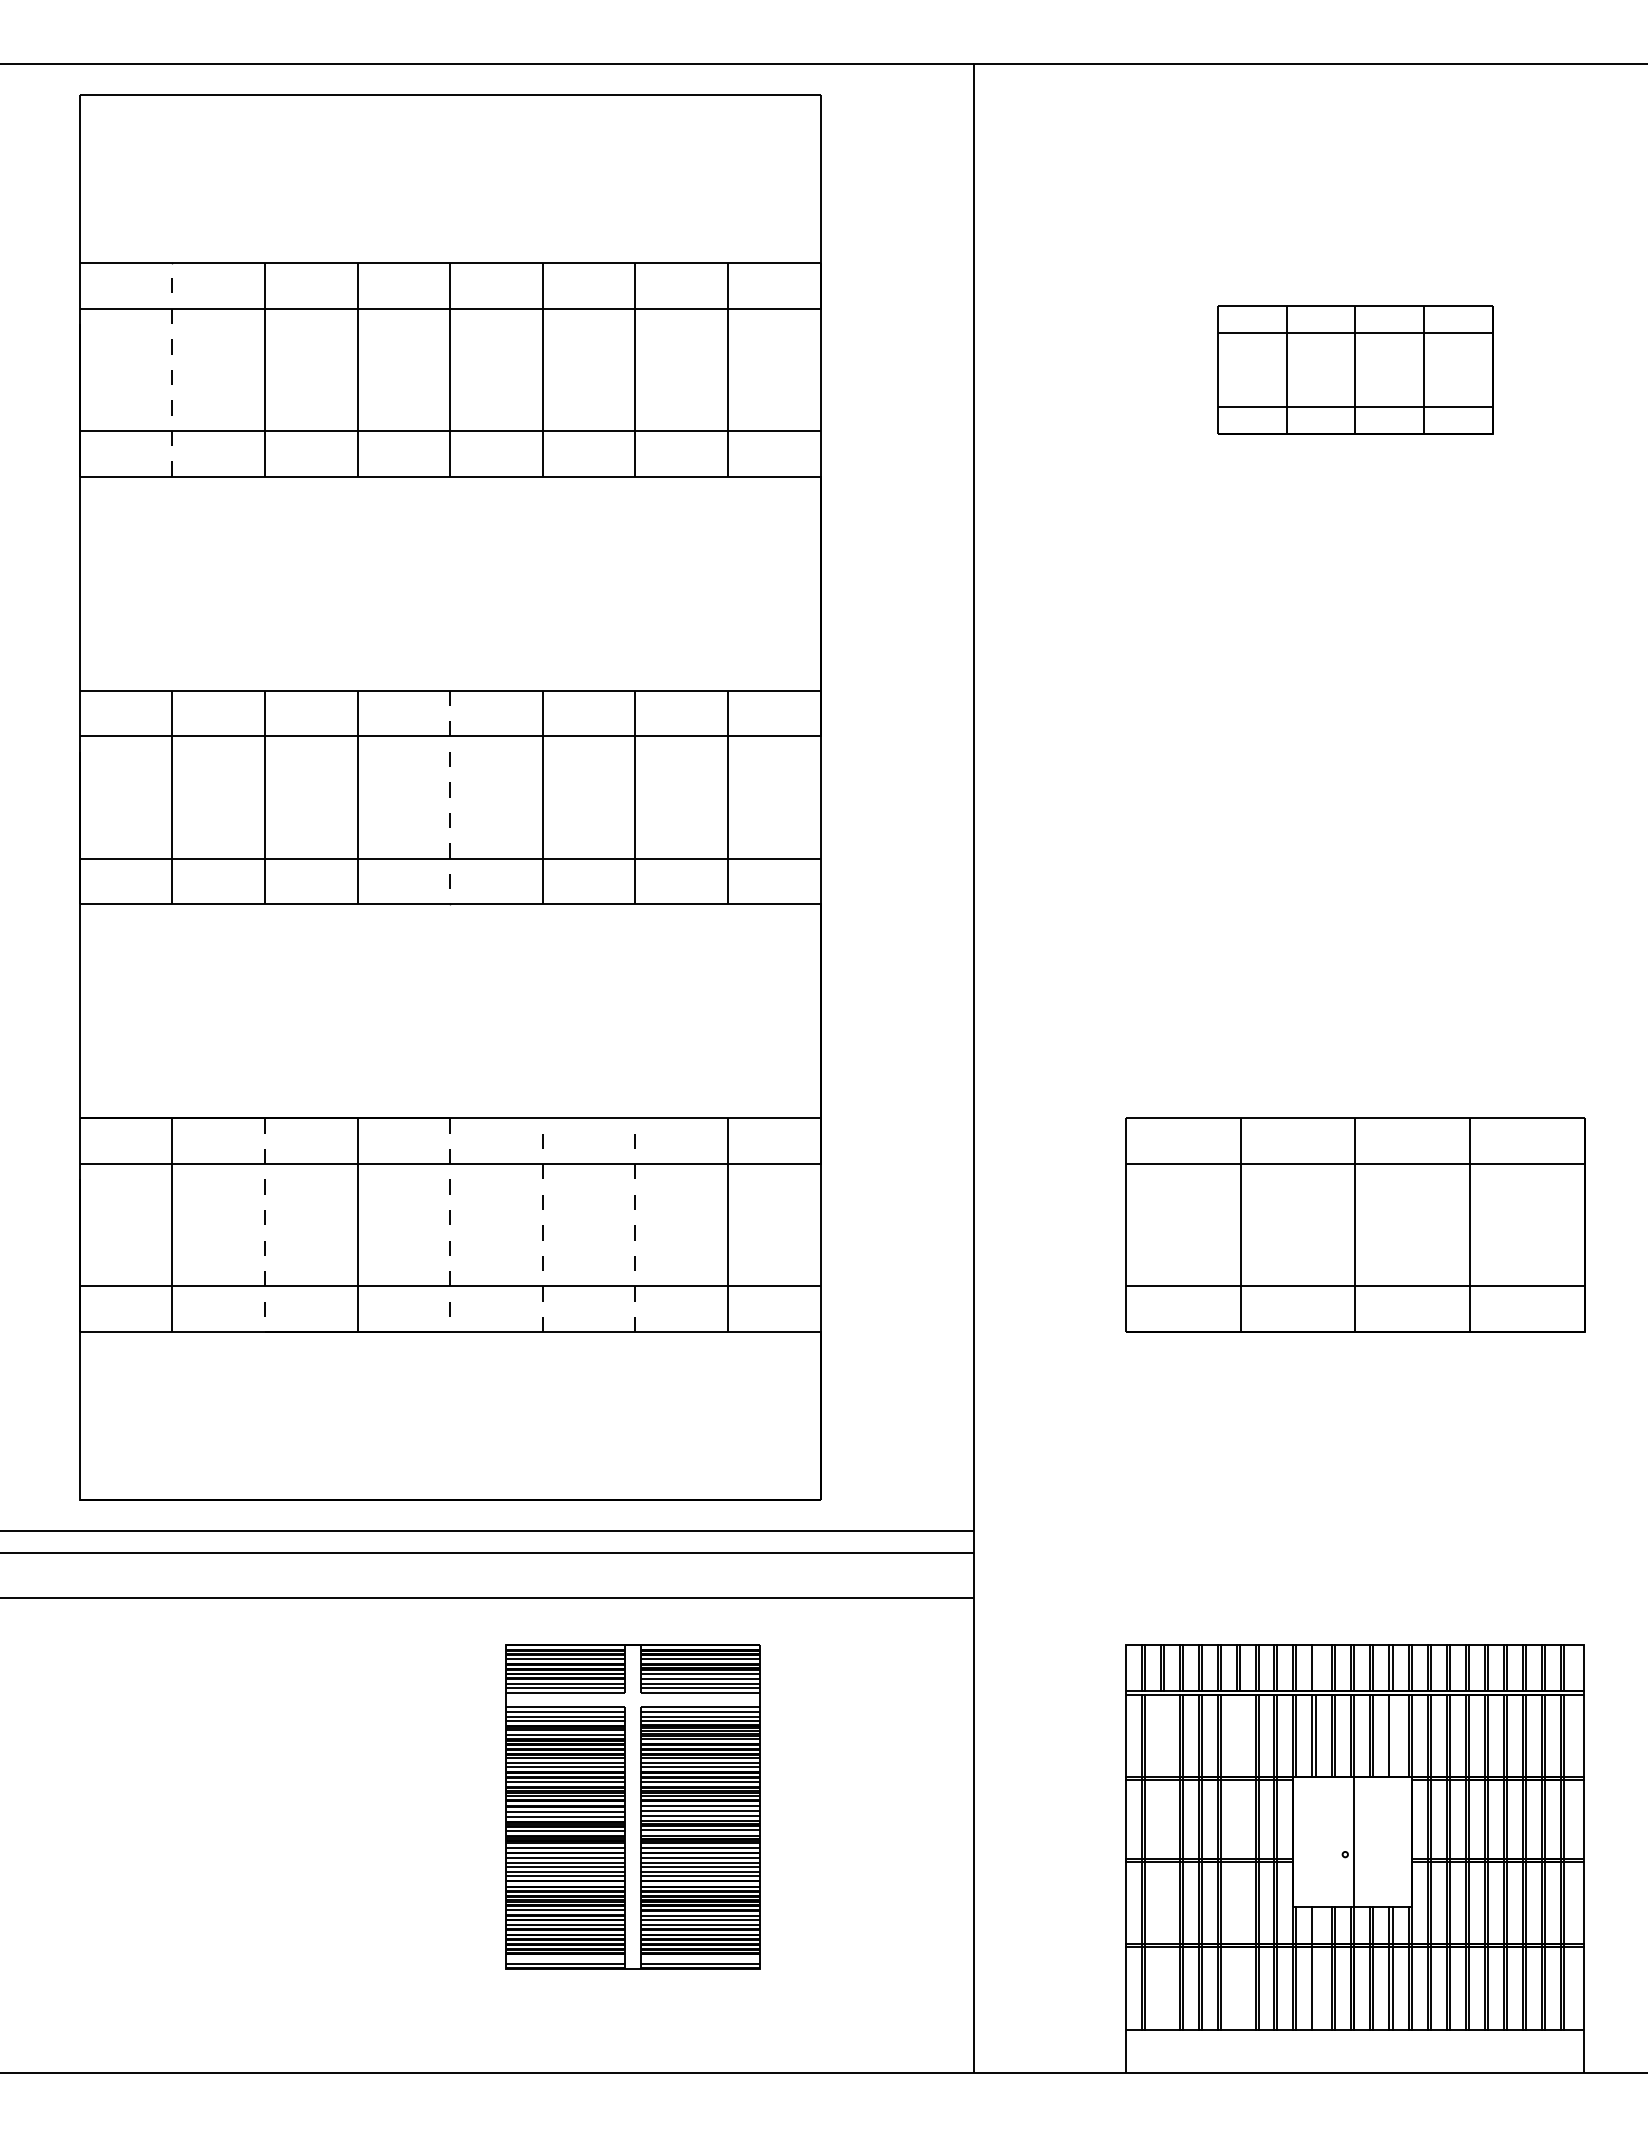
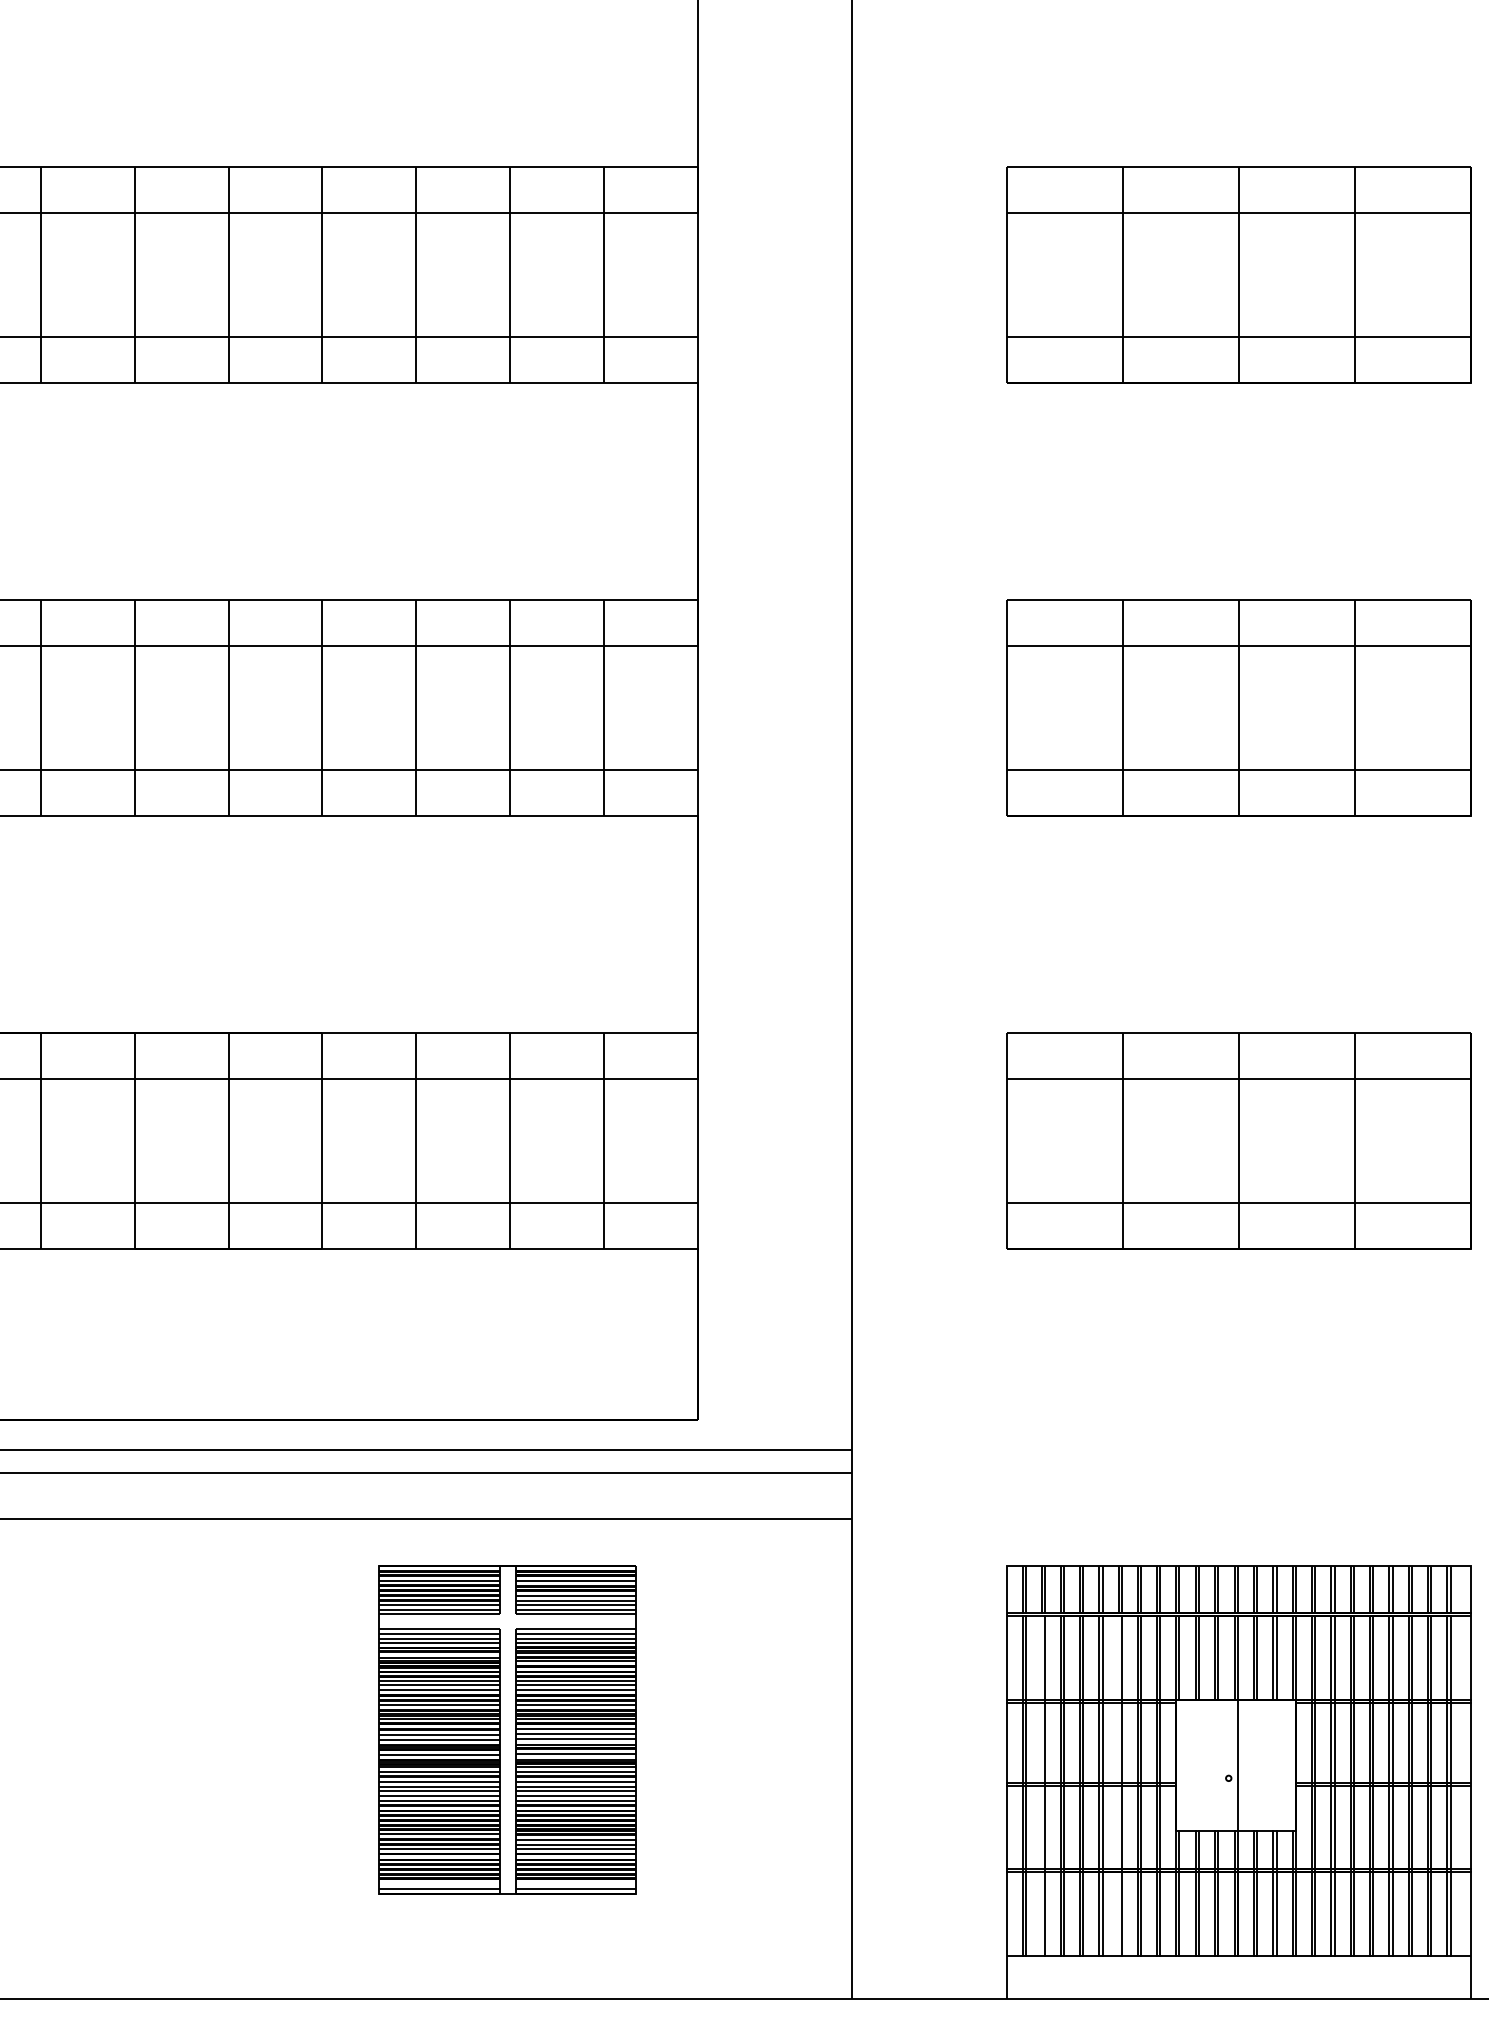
line: (172, 369) -> (41, 274), dashed -> solid
part: (1355, 369) -> (1239, 274), size x1.67
line: (450, 797) -> (322, 707), dashed -> solid
part: (1355, 797) -> (1239, 707), added
line: (265, 1225) -> (135, 1141), dashed -> solid
line: (450, 1225) -> (322, 1141), dashed -> solid
line: (542, 1225) -> (415, 1141), dashed -> solid
line: (635, 1225) -> (509, 1141), dashed -> solid
line: (1315, 1668) -> (1198, 1589), added
line: (1392, 1735) -> (1276, 1657), added
line: (1163, 1861) -> (1044, 1785), added
line: (1239, 1861) -> (1121, 1785), added
line: (1315, 1968) -> (1198, 1893), added

